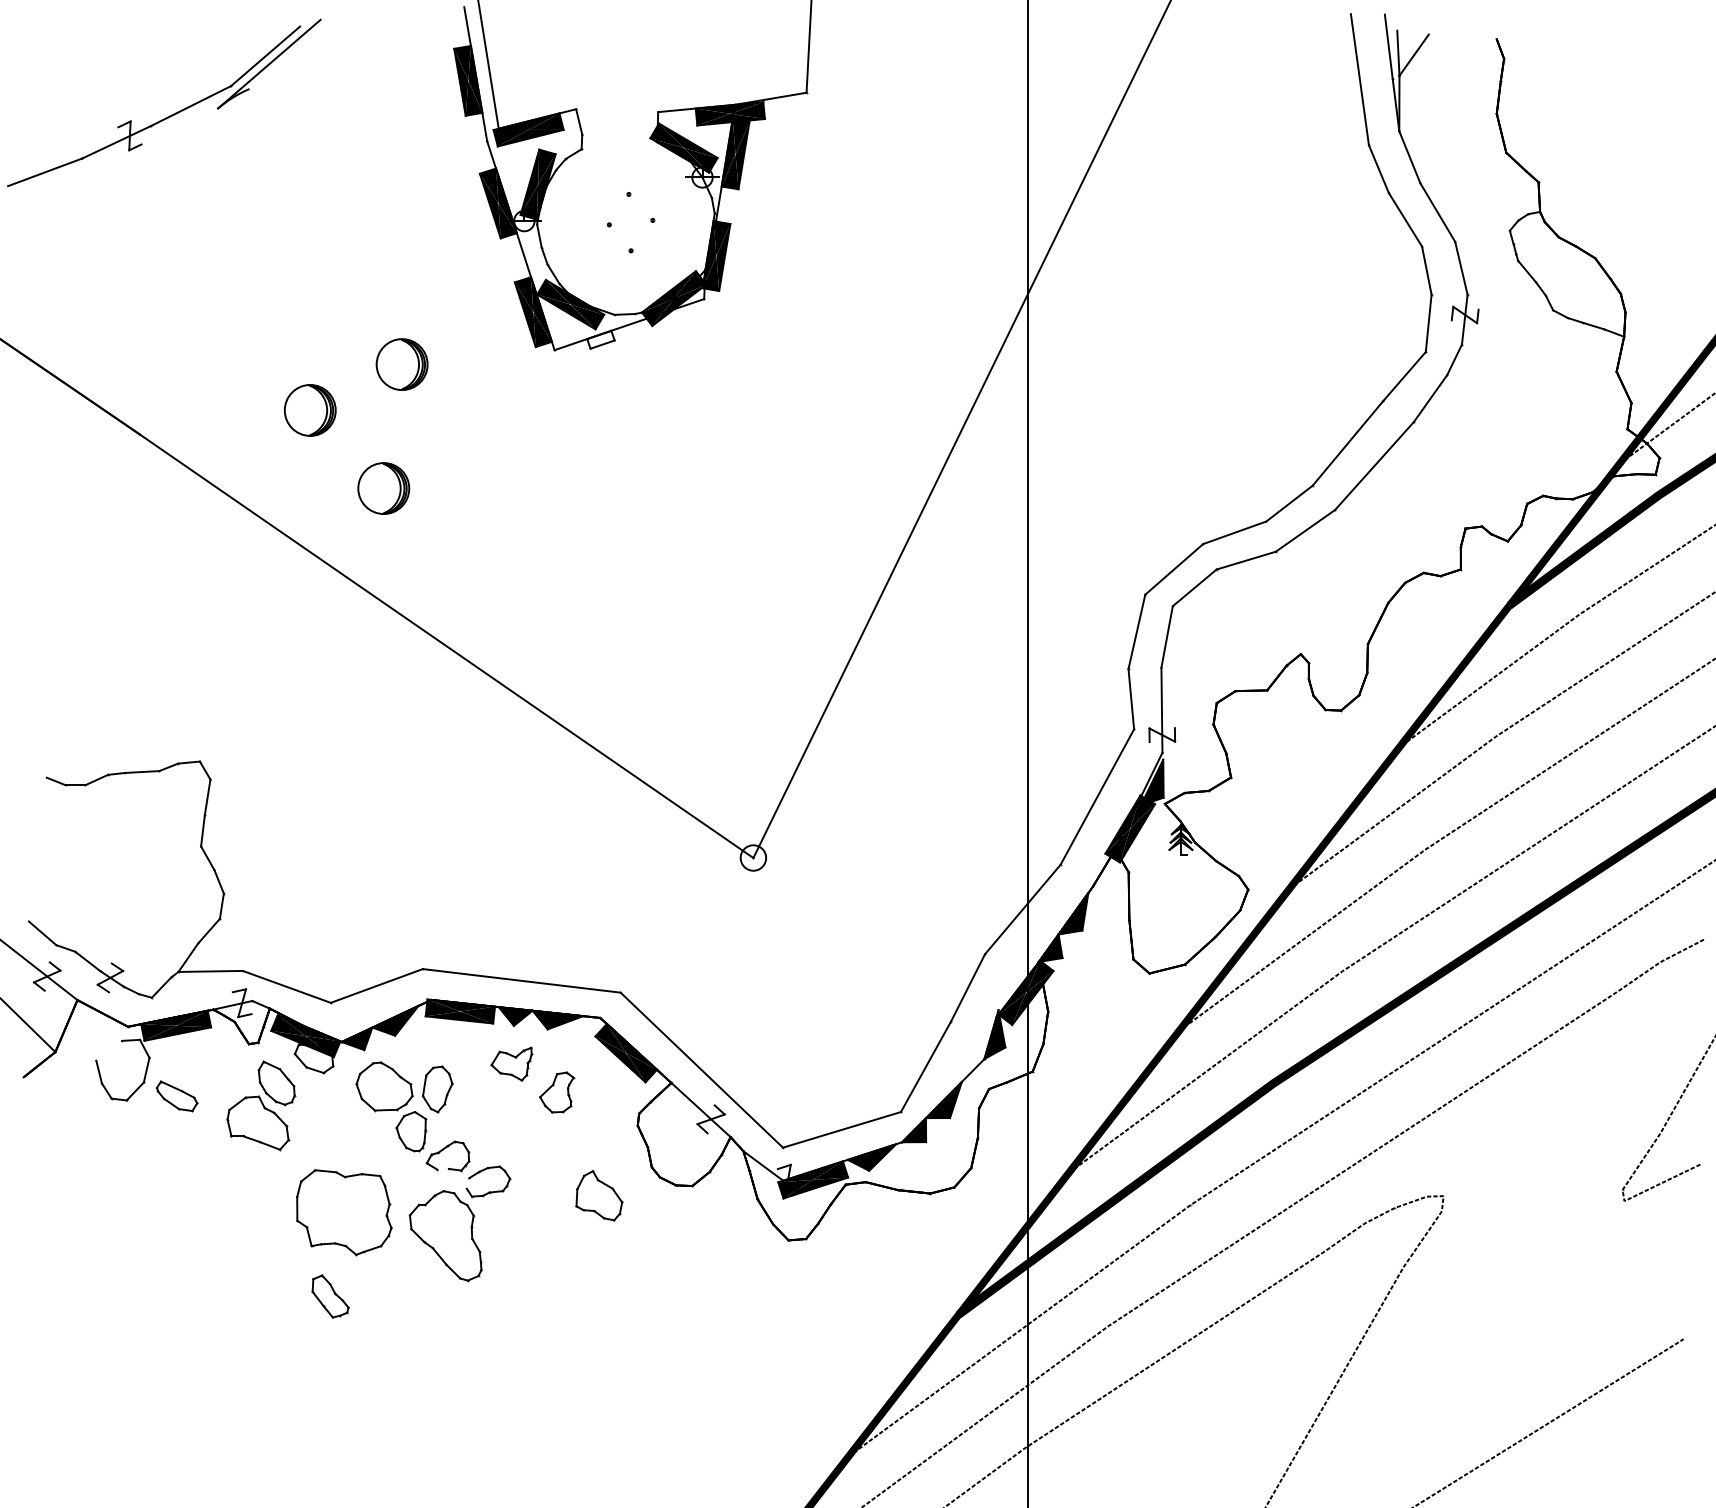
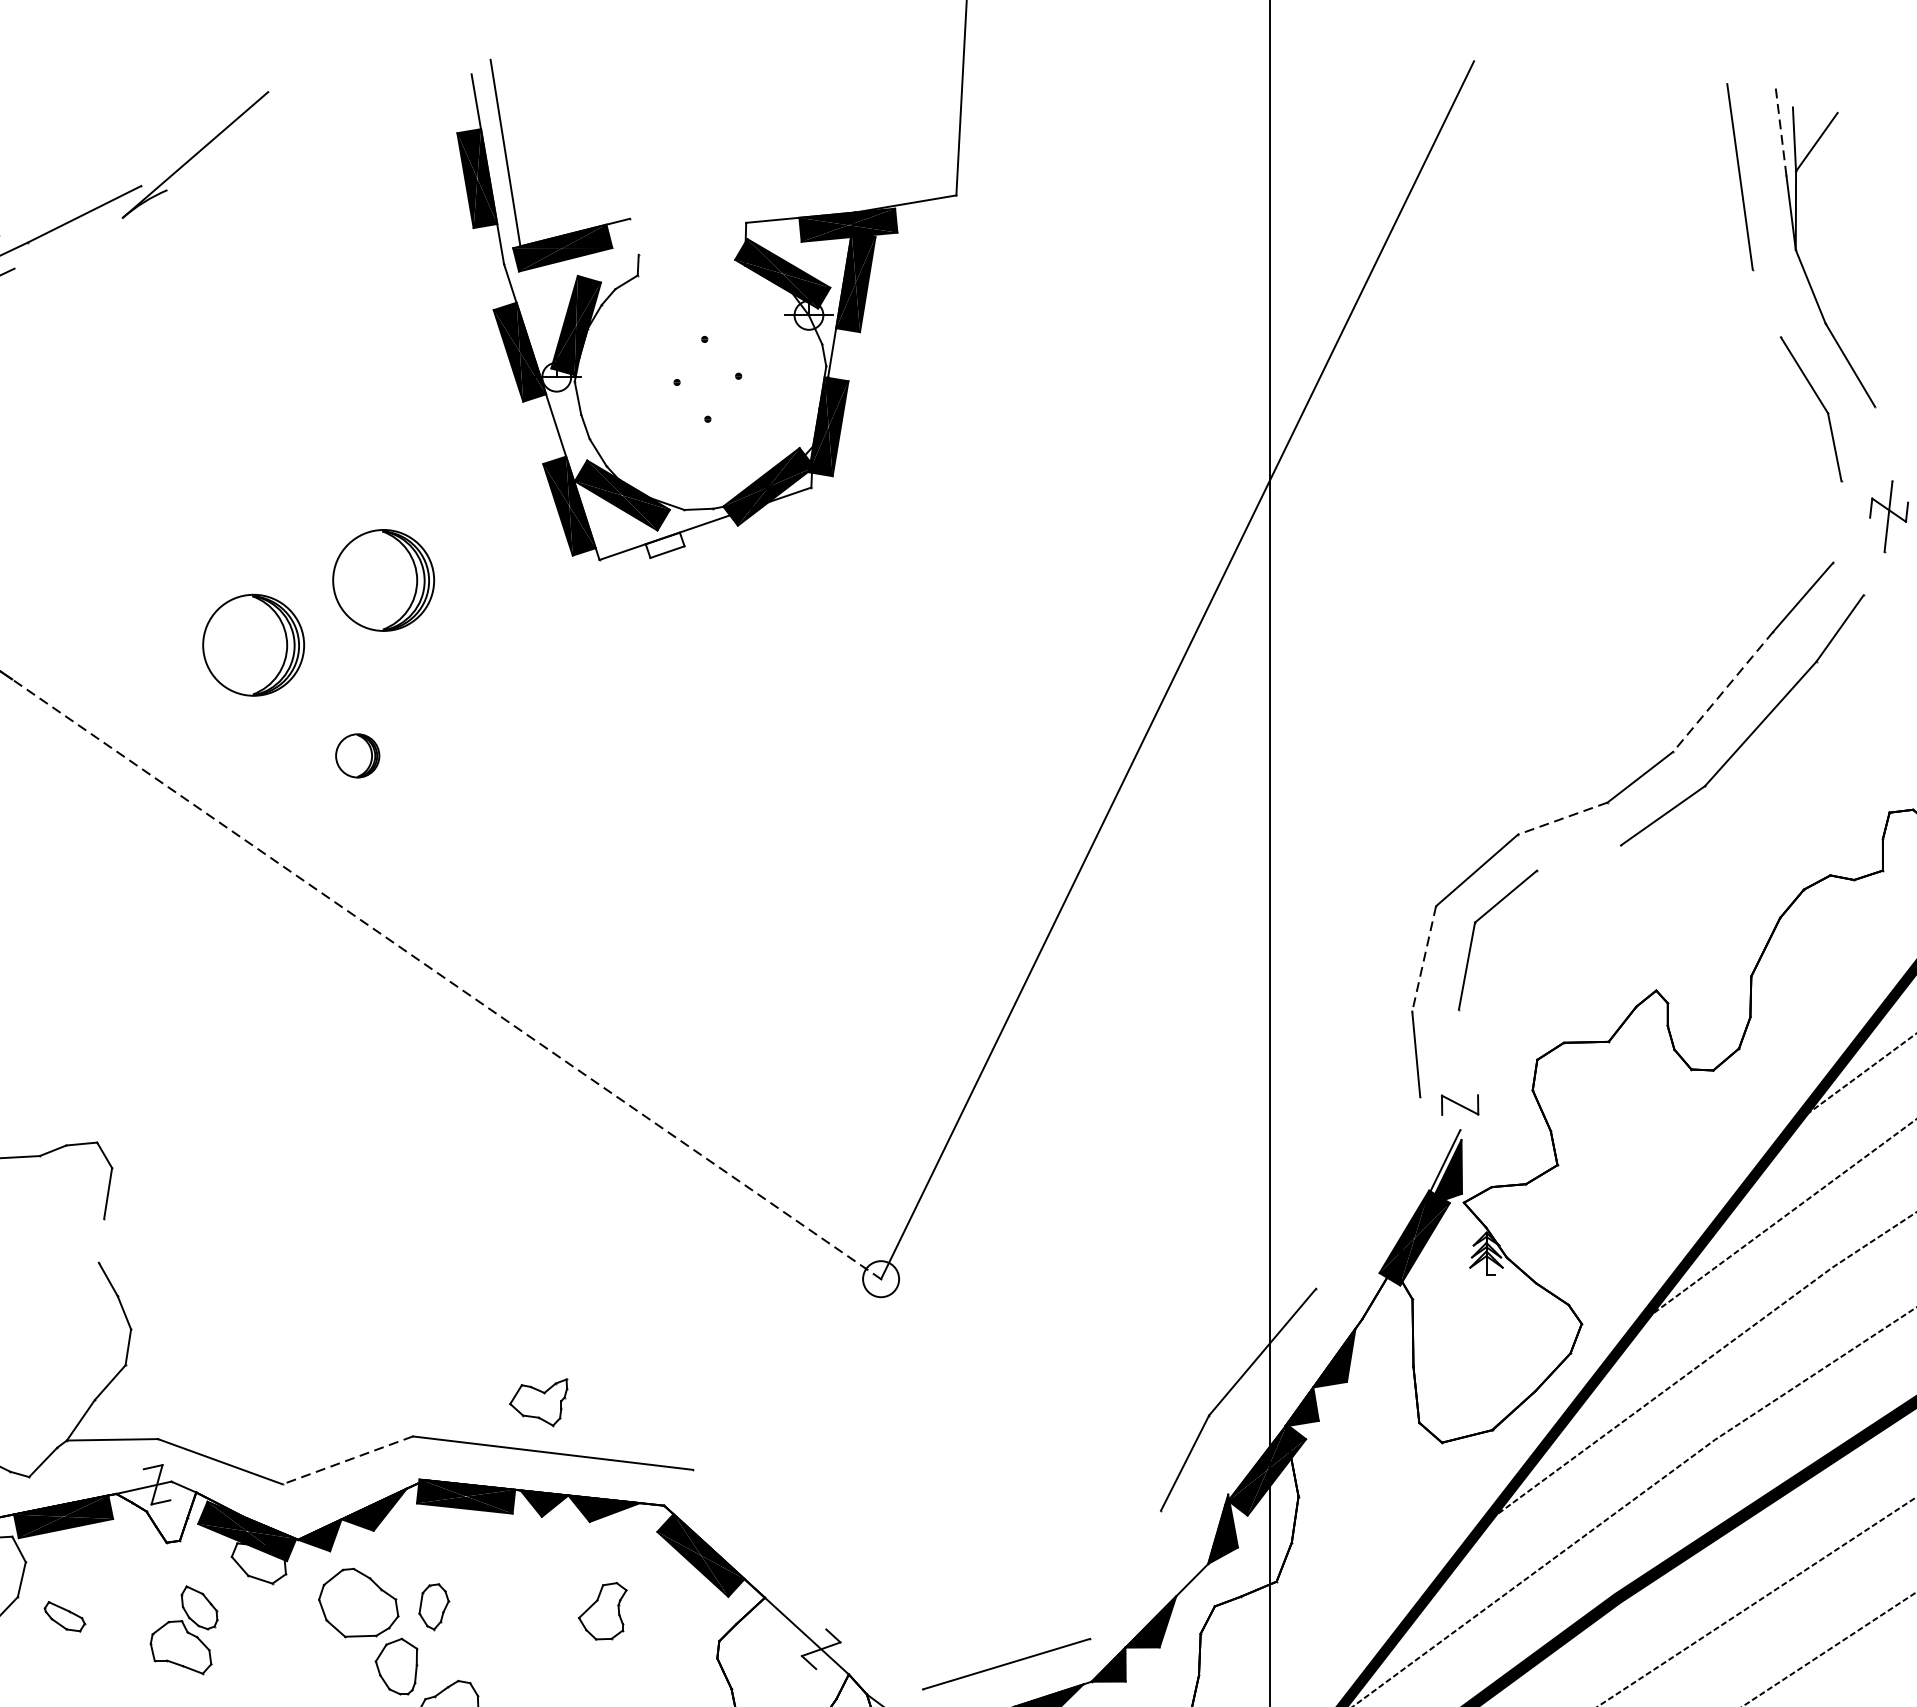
line: (1388, 46) -> (1780, 129), solid -> dashed
line: (265, 56) -> (190, 144), removed
line: (579, 121) -> (634, 236), removed
line: (1378, 168) -> (1766, 302), removed
line: (1461, 267) -> (1883, 442), removed
line: (1428, 323) -> (1837, 522), removed
line: (1454, 359) -> (1873, 573), removed
part: (401, 364) -> (382, 580), size x1.4
part: (309, 410) -> (252, 645), size x1.4
line: (1347, 443) -> (1722, 692), solid -> dashed
part: (383, 488) -> (357, 755), size x0.6
line: (1234, 532) -> (1562, 818), solid -> dashed
line: (1245, 560) -> (1577, 857), removed
line: (1136, 632) -> (1423, 959), solid -> dashed
line: (446, 645) -> (446, 978), solid -> dashed
line: (1161, 709) -> (1459, 1068), removed
line: (1097, 796) -> (1368, 1192), removed
line: (202, 830) -> (100, 1240), removed
line: (376, 986) -> (347, 1461), solid -> dashed
part: (511, 1063) -> (538, 1401), moved
line: (925, 1066) -> (1124, 1574), removed
line: (701, 1069) -> (807, 1578), removed
part: (437, 1089) -> (433, 1607), size x0.7
part: (176, 1096) -> (64, 1616), size x0.7
part: (261, 1105) -> (184, 1629), size x0.7

